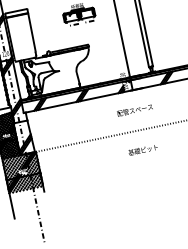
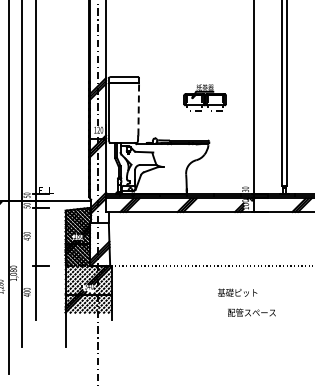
line: (31, 31) -> (138, 108), solid -> dashed
text: (134, 110) -> (251, 312), moved
text: (143, 149) -> (237, 292), moved

